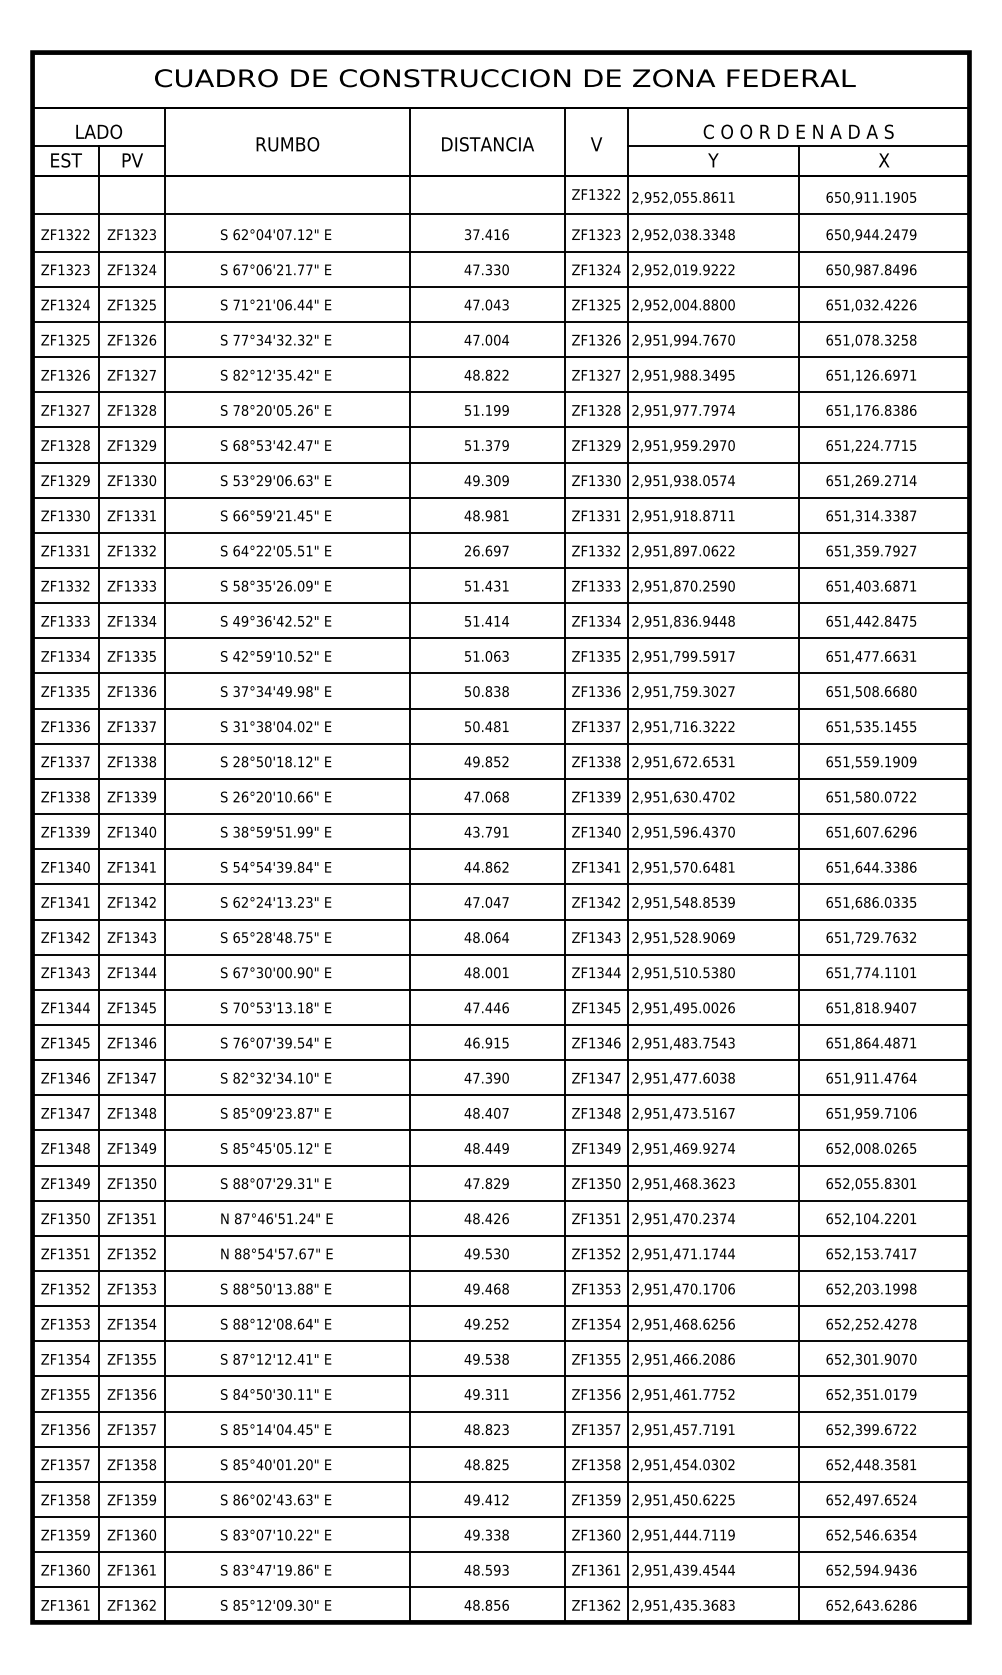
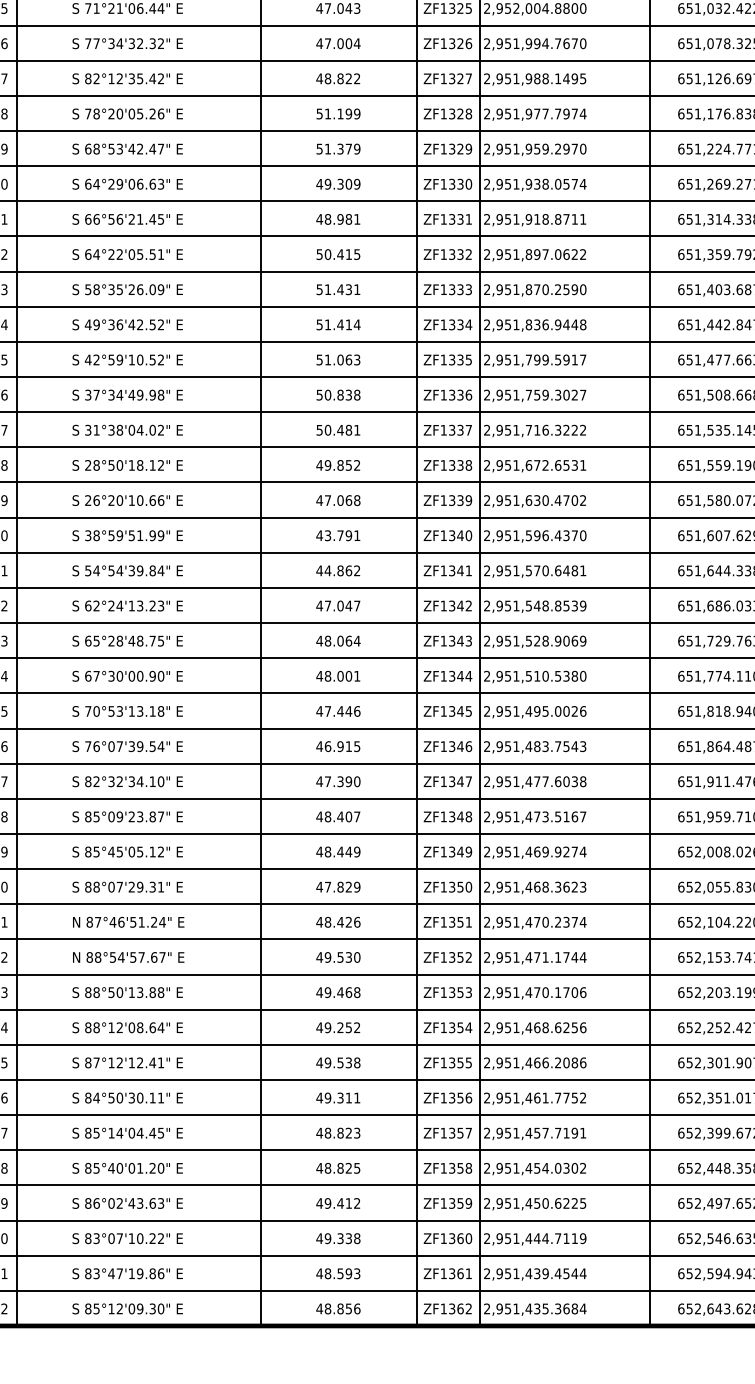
text: (706, 374) -> (558, 78), 2,951,988.3495 -> 2,951,988.1495
text: (240, 480) -> (92, 184), 53°29'06.63" -> 64°29'06.63"
text: (268, 515) -> (120, 219), 66°59'21.45" -> 66°56'21.45"
text: (486, 550) -> (338, 254), 26.697 -> 50.415
text: (731, 1605) -> (583, 1309), 2,951,435.3683 -> 2,951,435.3684

